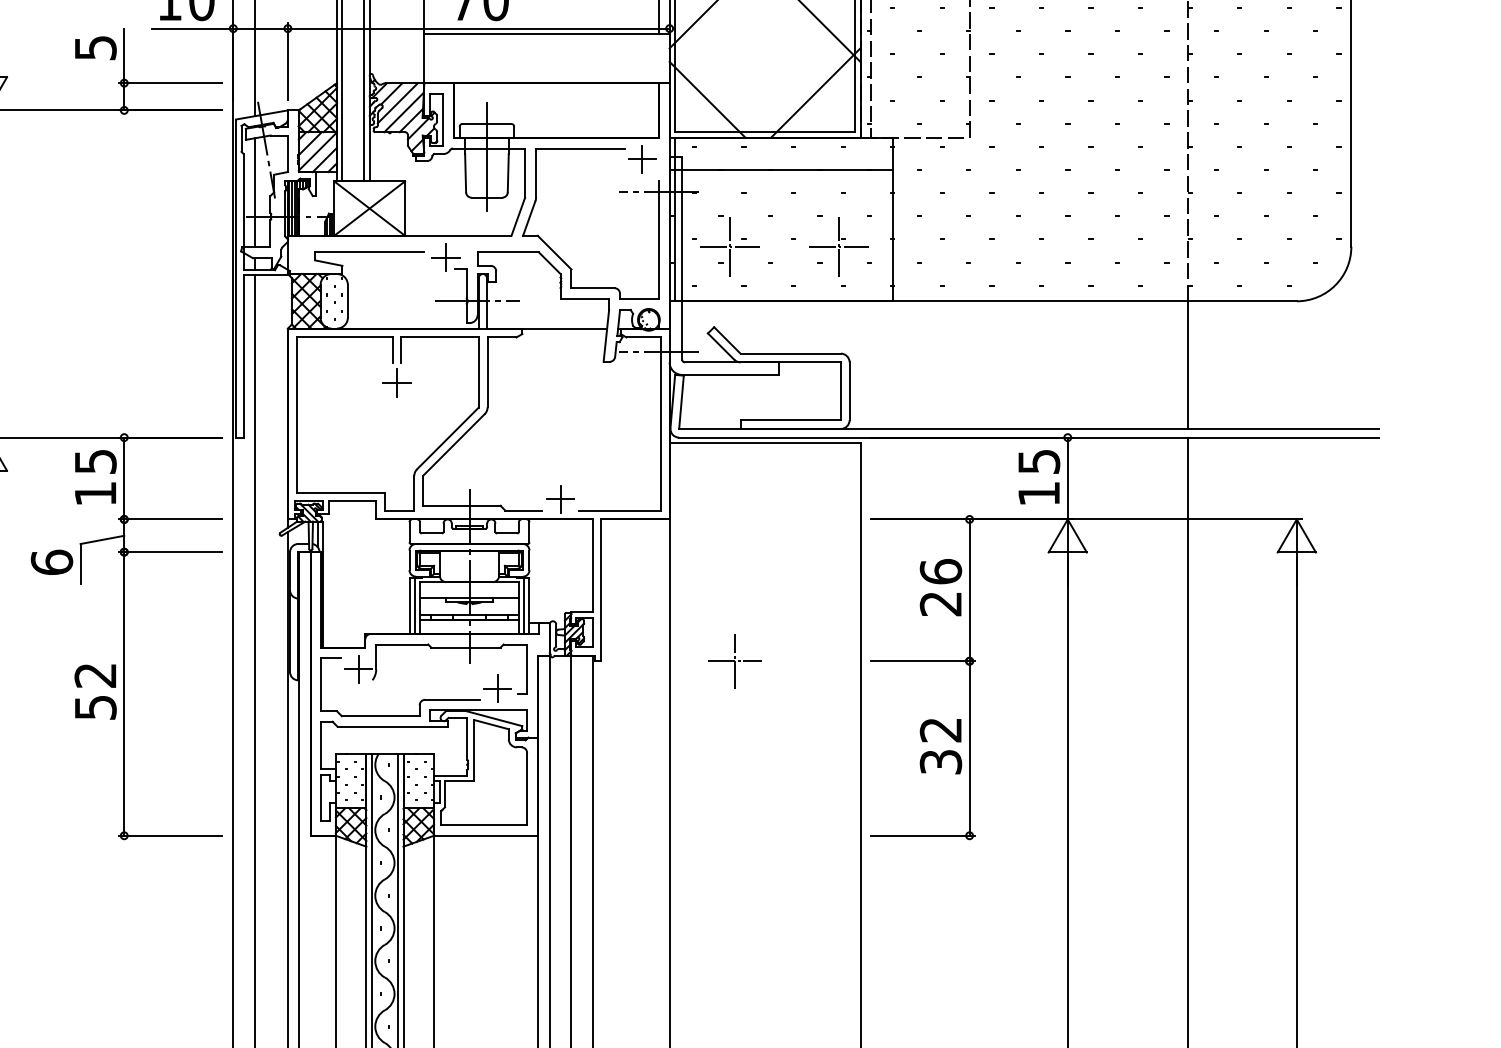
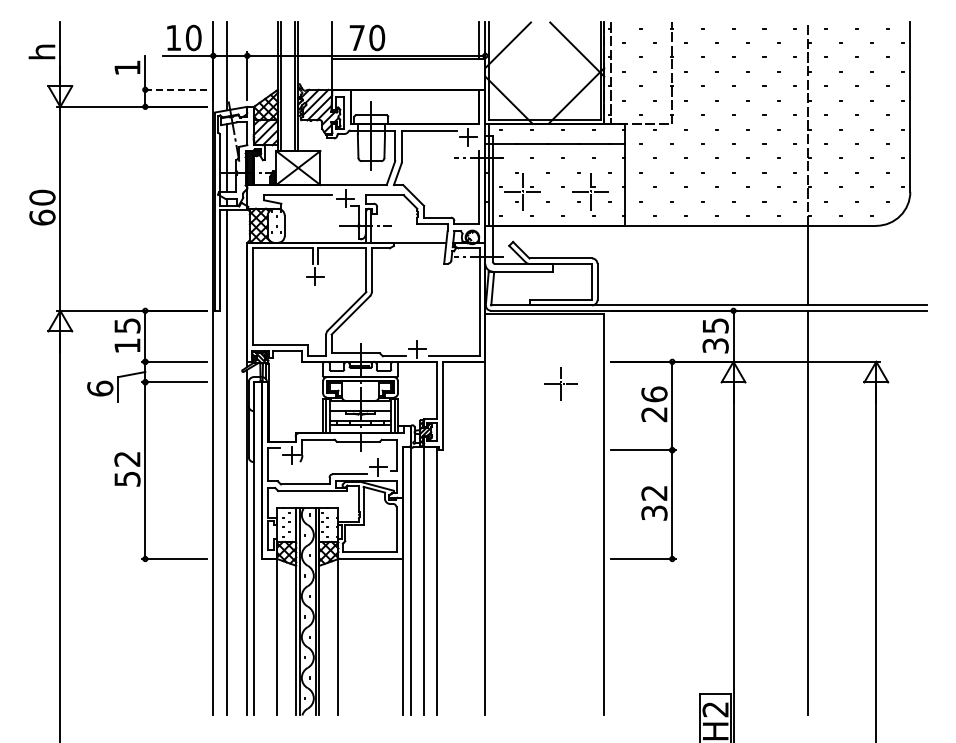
text: (95, 47) -> (127, 67), 5 -> 1
line: (169, 82) -> (173, 89), solid -> dashed
text: (1038, 493) -> (715, 345), 15 -> 35
part: (734, 660) -> (560, 383), moved

